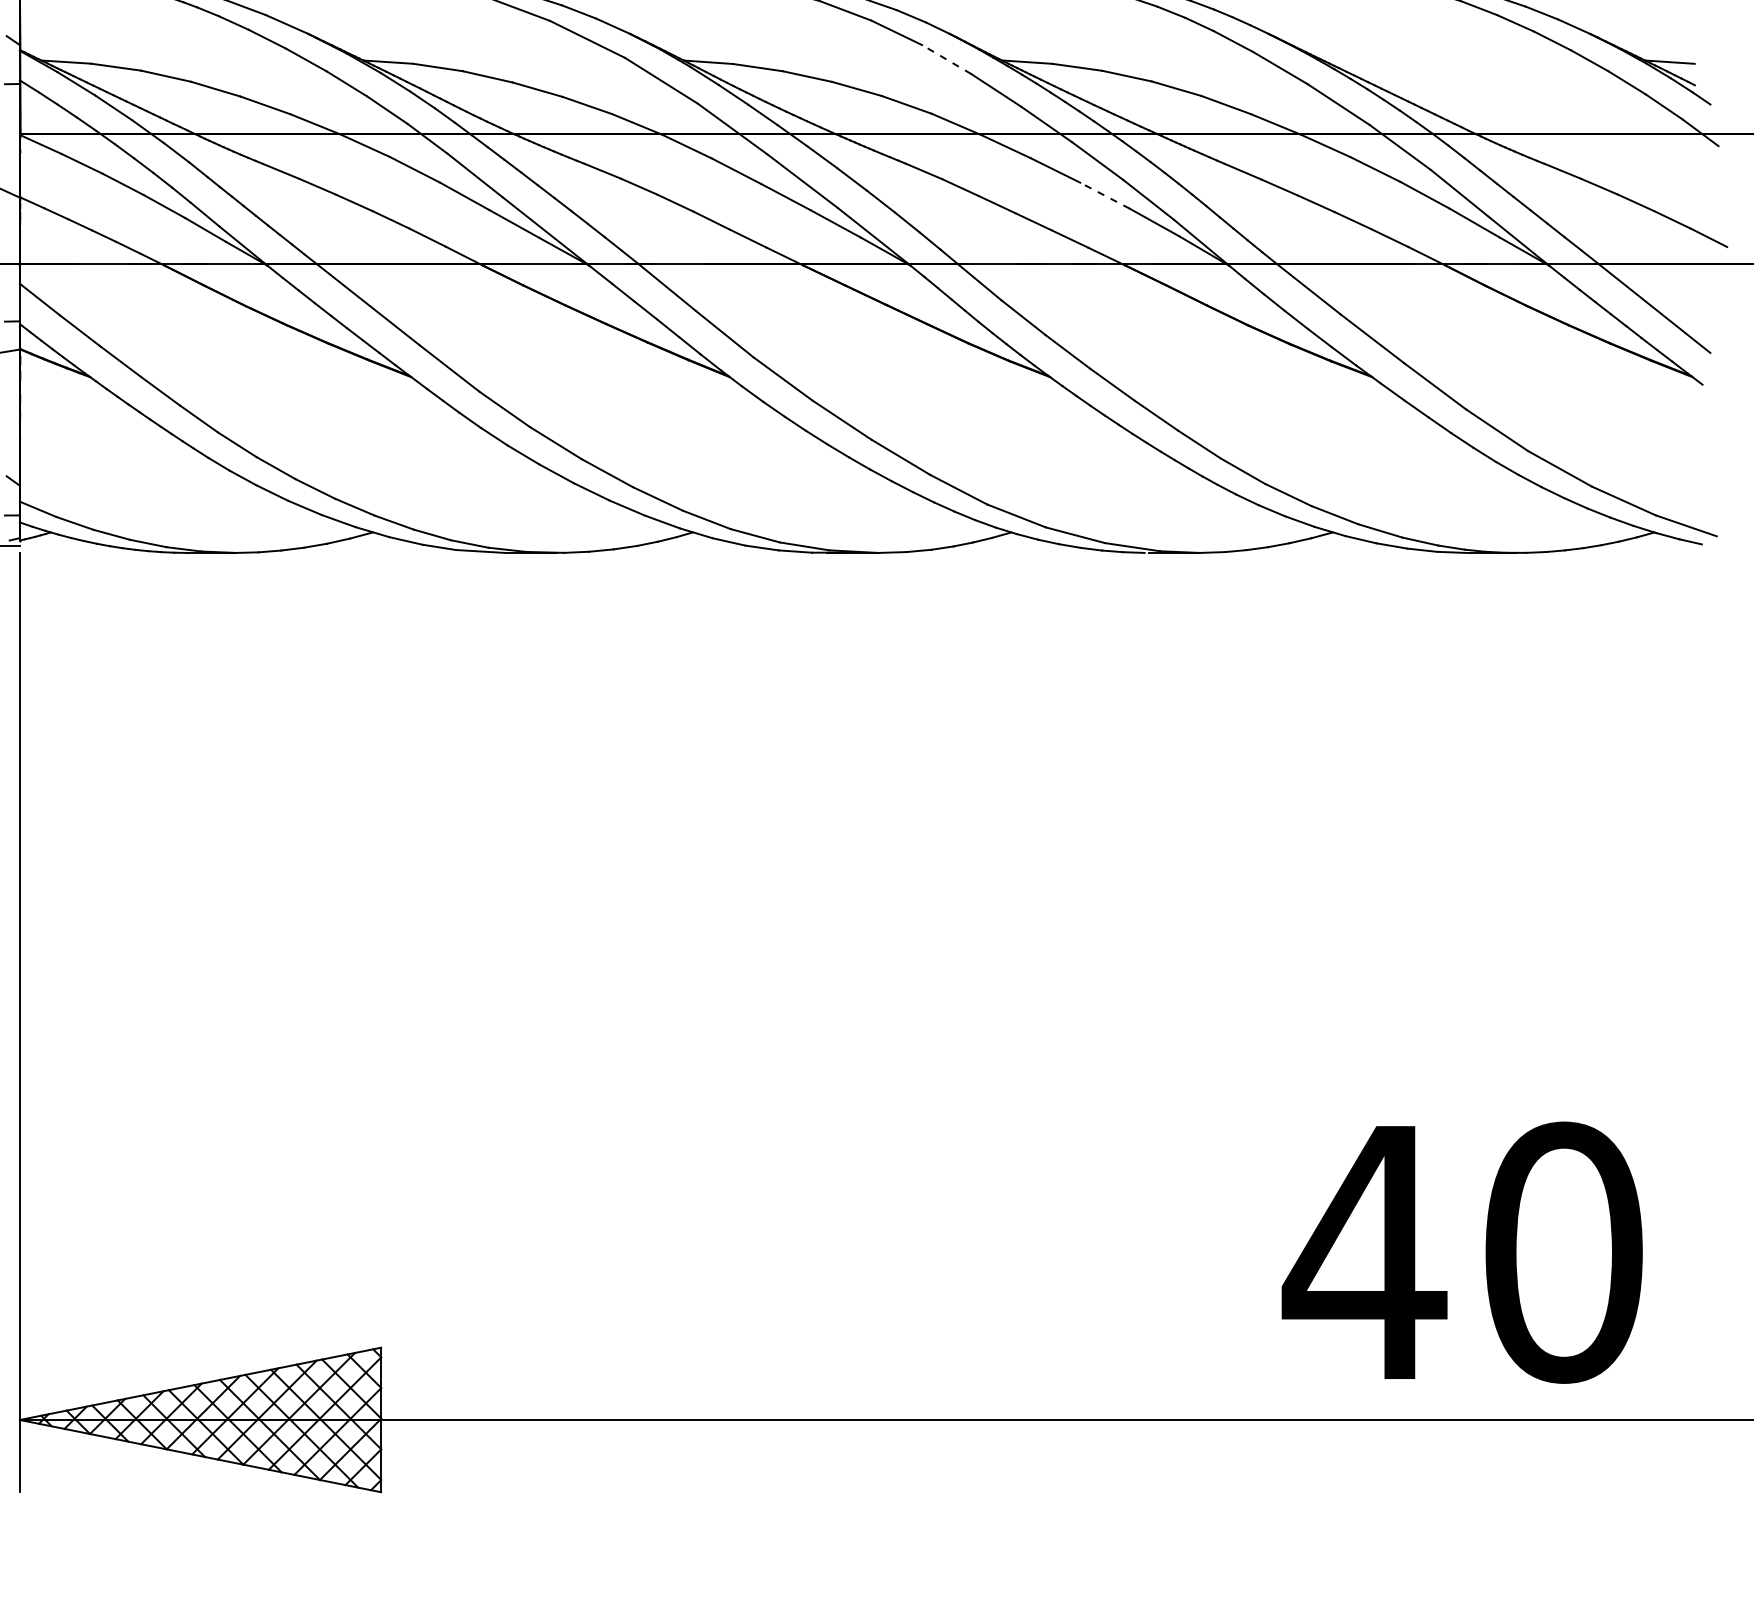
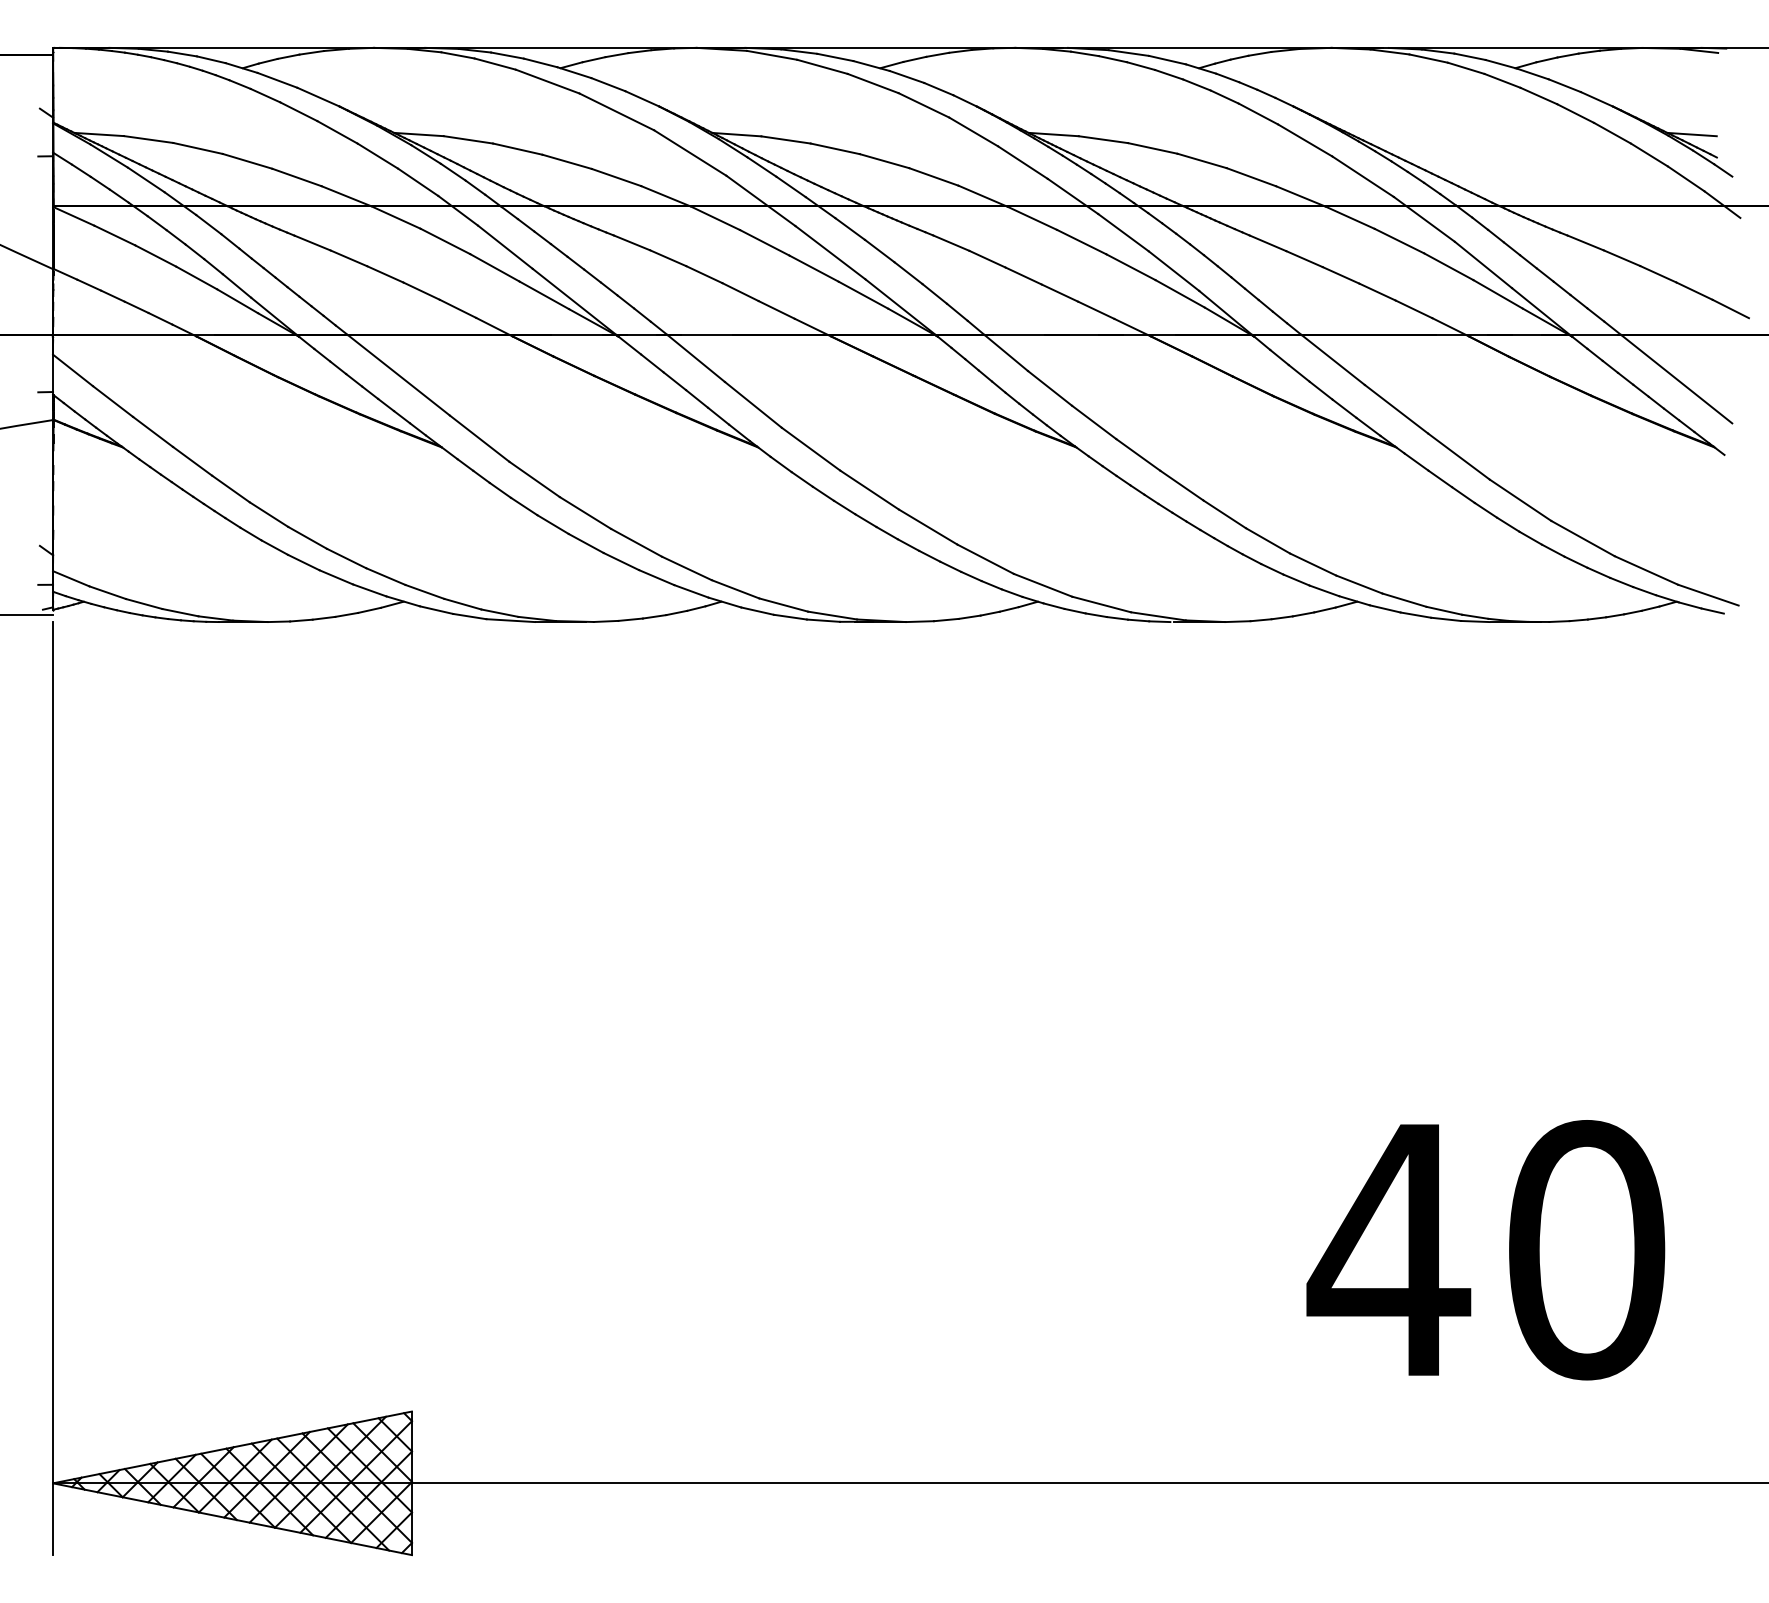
line: (946, 59) -> (973, 131), dashed -> solid
line: (1104, 195) -> (1130, 267), dashed -> solid
text: (1461, 1253) -> (1485, 1250), moved

